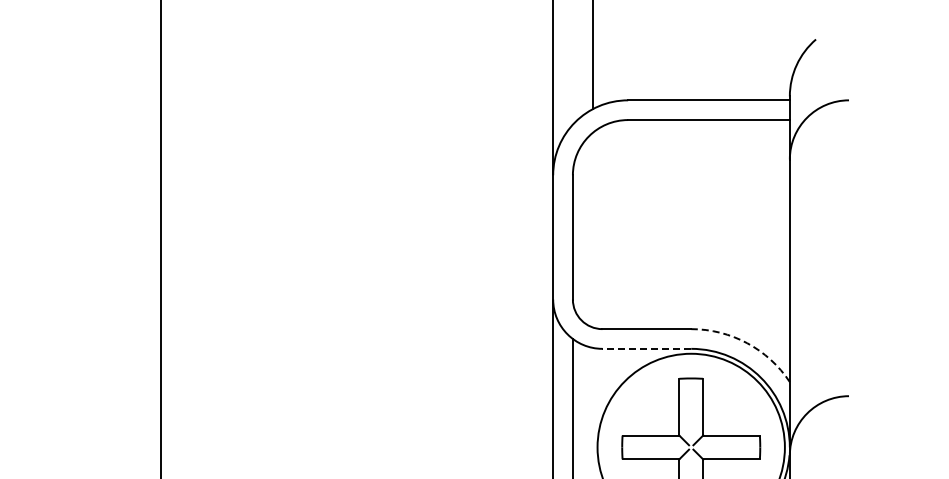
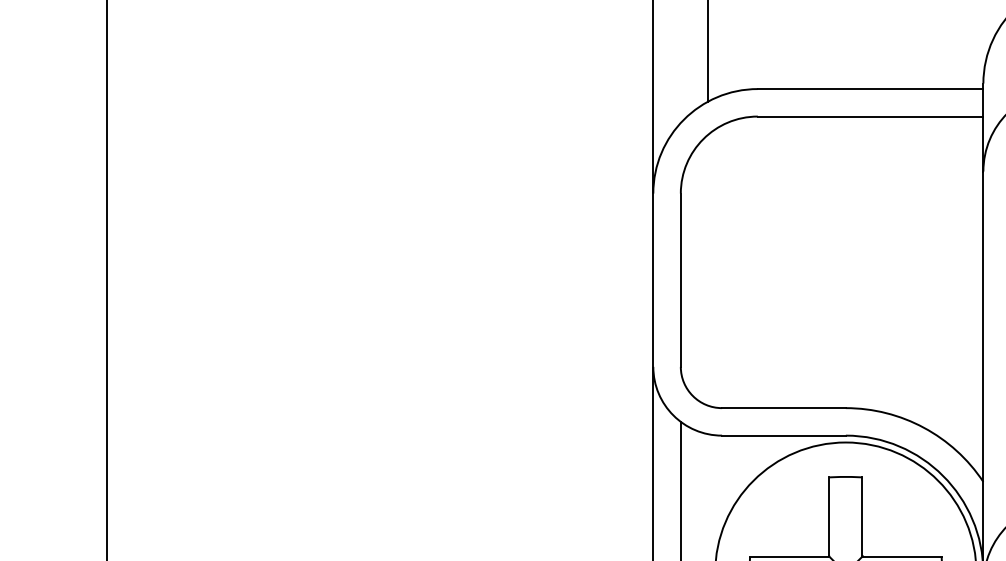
arc: (747, 343) -> (924, 428), dashed -> solid
line: (646, 348) -> (783, 435), dashed -> solid

